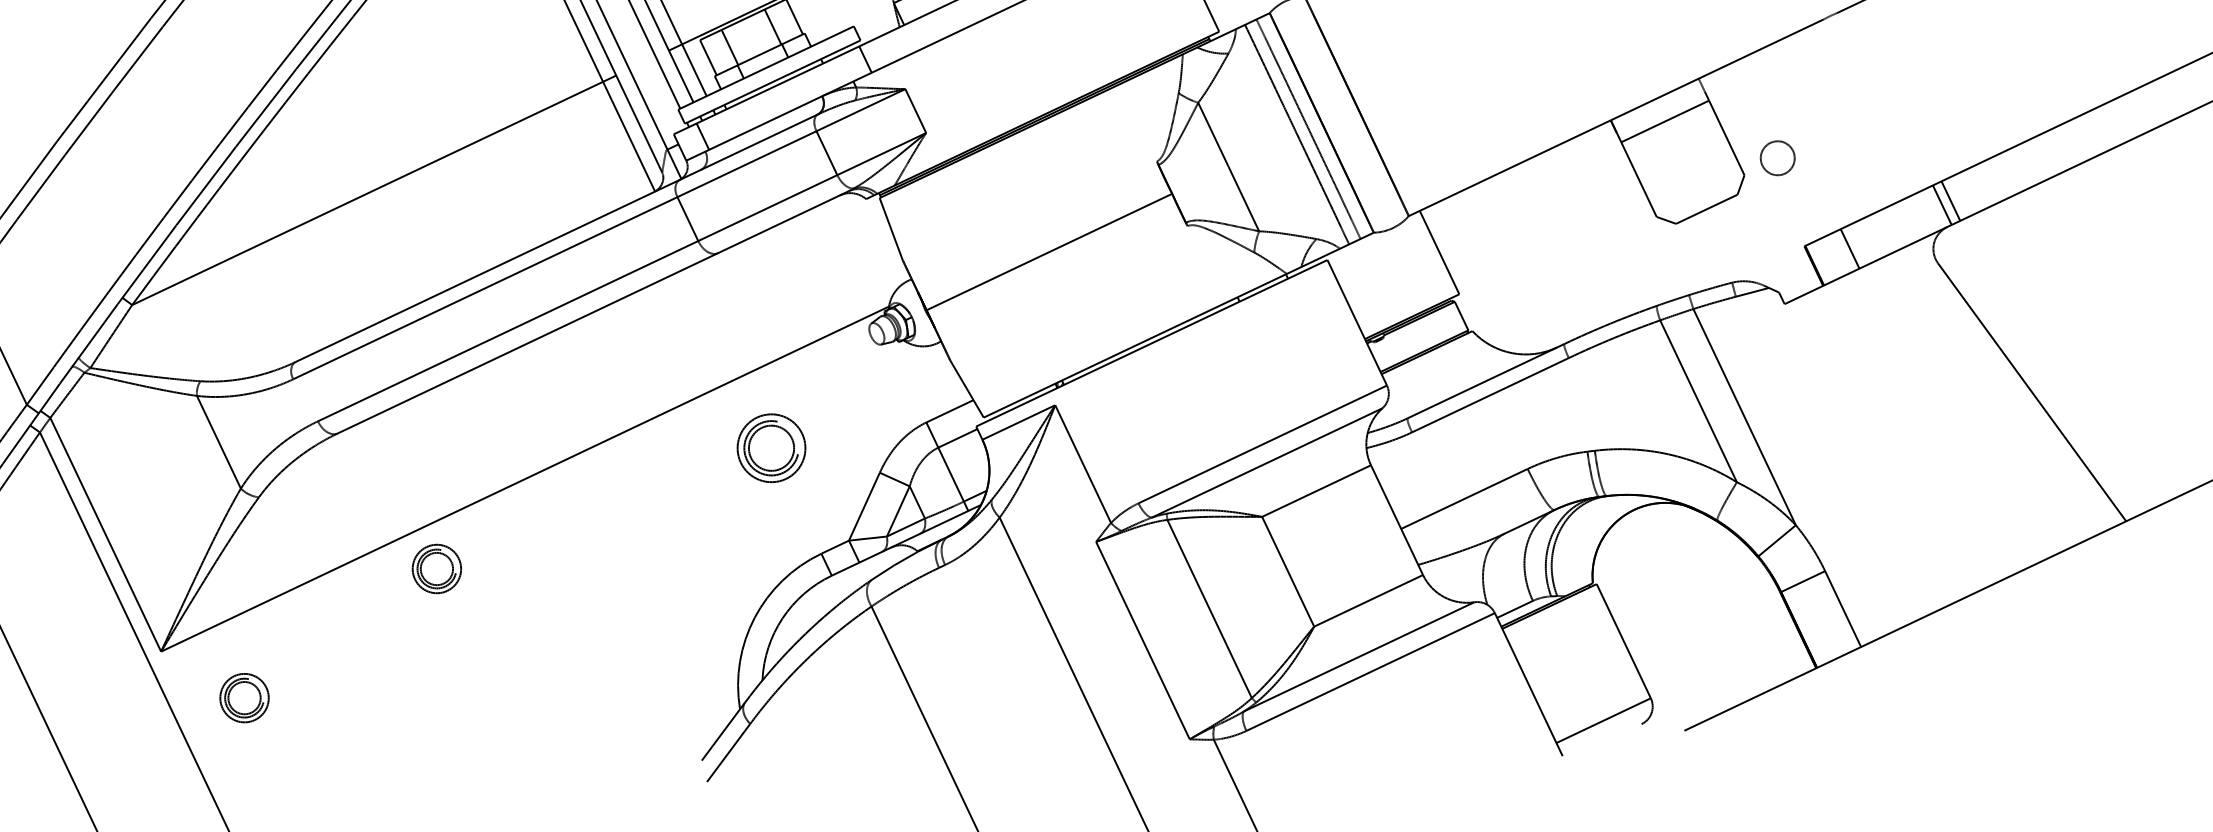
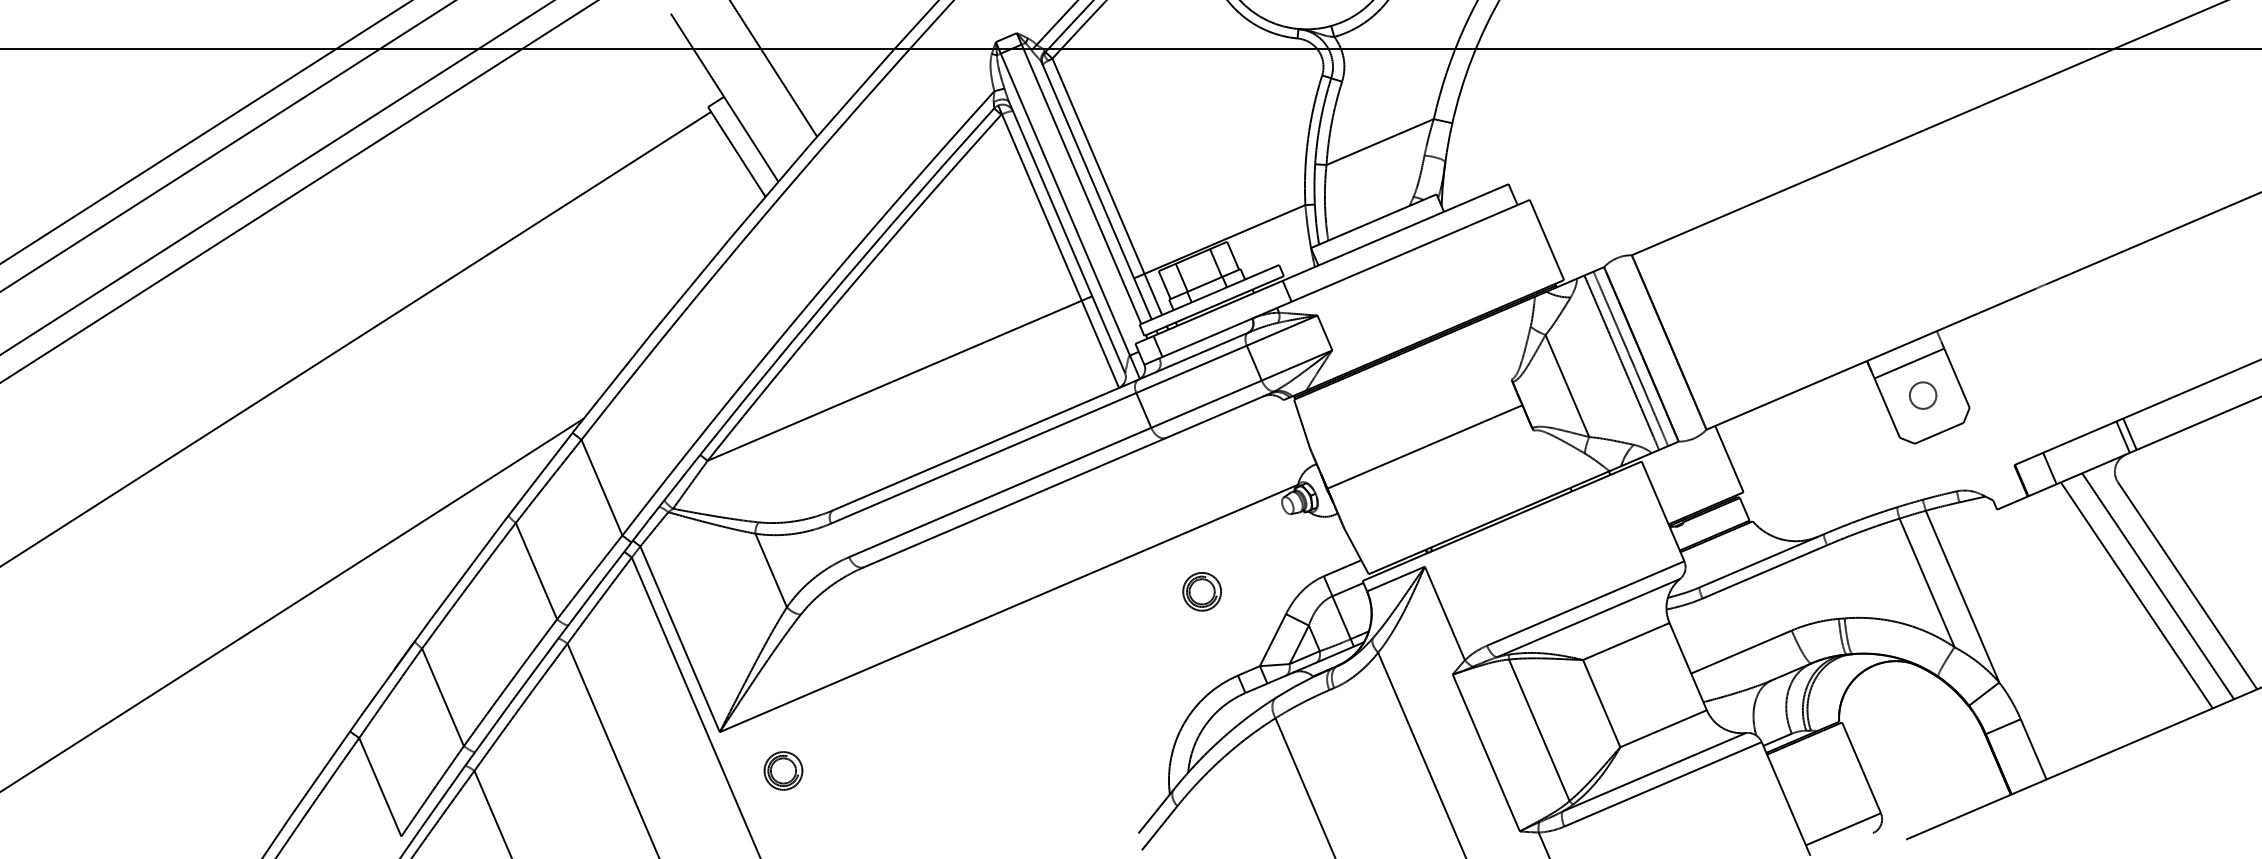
part: (1778, 158) -> (1923, 395), moved
line: (1994, 394) -> (2158, 586), added
line: (1967, 407) -> (2136, 595), added
part: (770, 447) -> (1201, 591), size x0.71
part: (436, 568) -> (937, 675), removed

